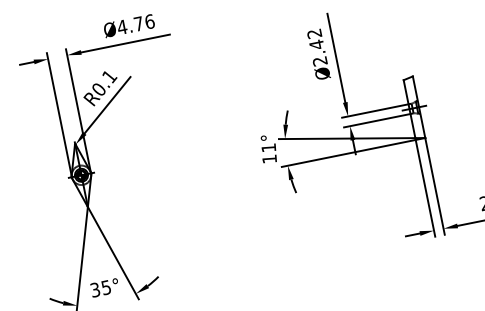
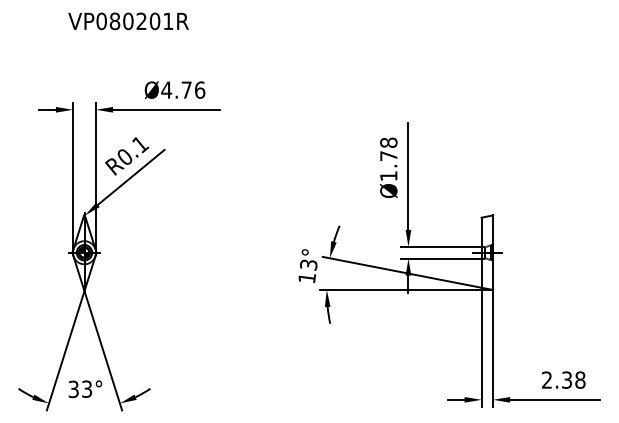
text: (317, 47) -> (388, 159), Ø2.42 -> Ø1.78
text: (268, 147) -> (308, 264), 11° -> 13°
text: (106, 286) -> (87, 388), 35° -> 33°

